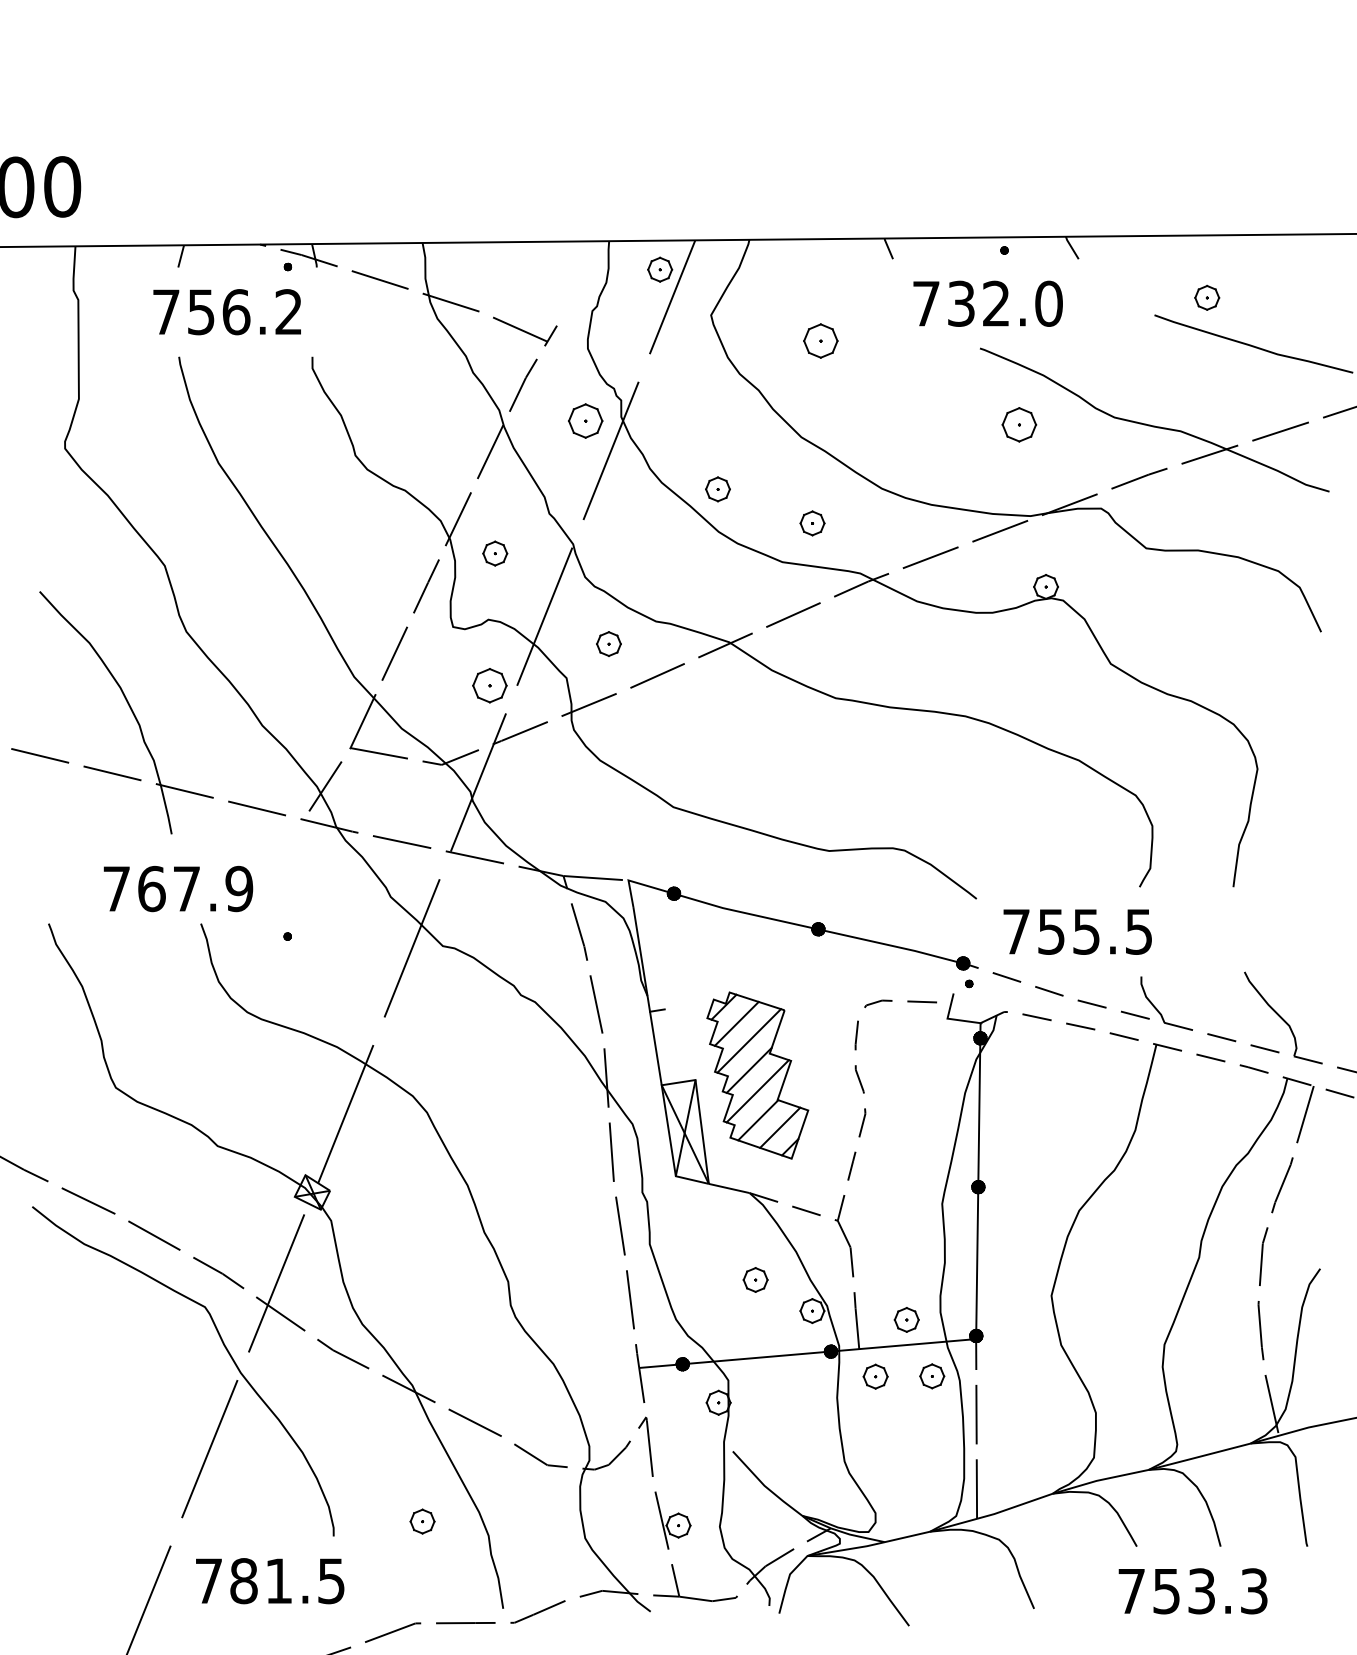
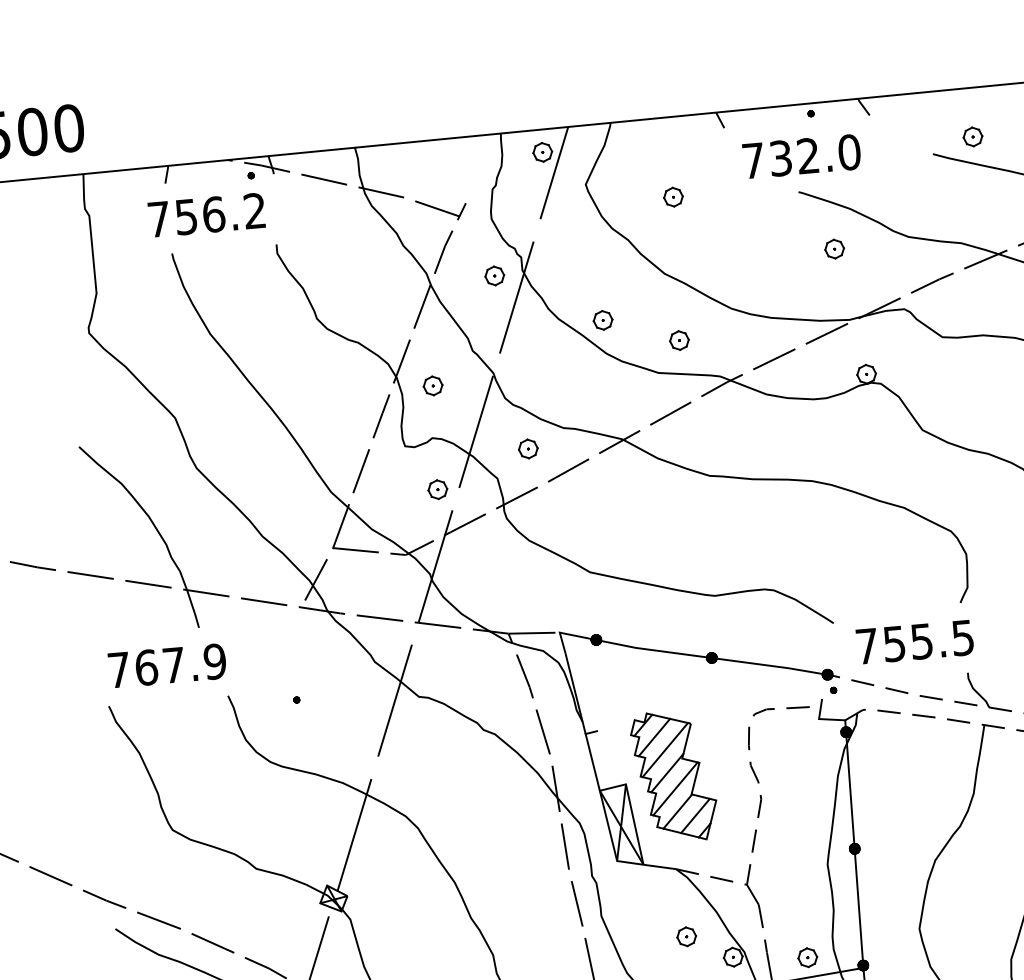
part: (820, 340) -> (673, 196), size x0.71
part: (585, 420) -> (494, 275), size x0.71
part: (1019, 424) -> (834, 248), size x0.71
part: (489, 685) -> (437, 489), size x0.71
text: (178, 889) -> (167, 666), moved

